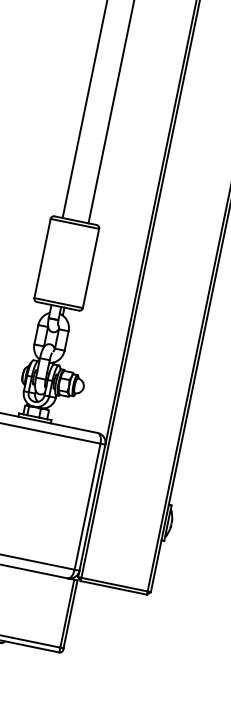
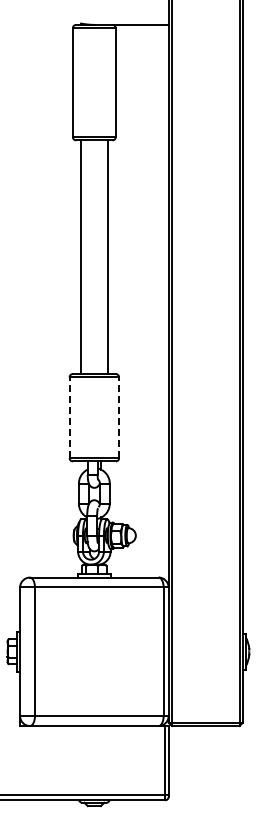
line: (42, 258) -> (69, 417), solid -> dashed
line: (91, 268) -> (119, 417), solid -> dashed

